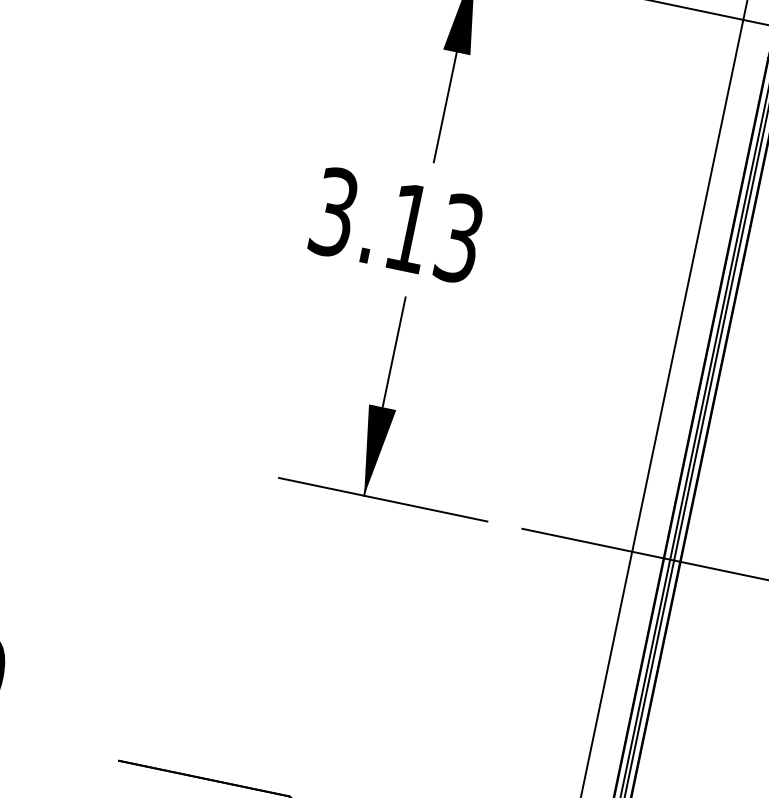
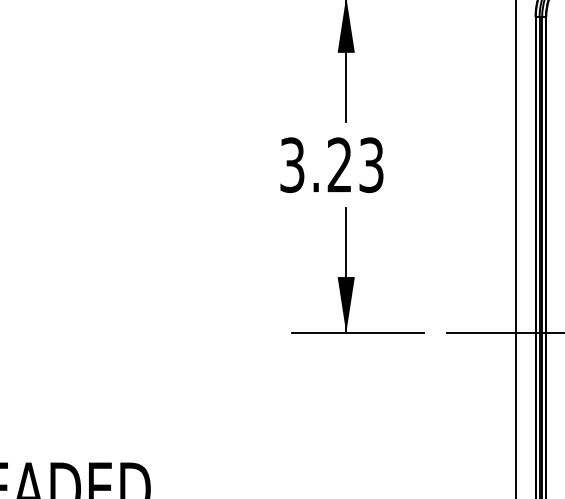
text: (409, 226) -> (339, 164), 3.13 -> 3.23

